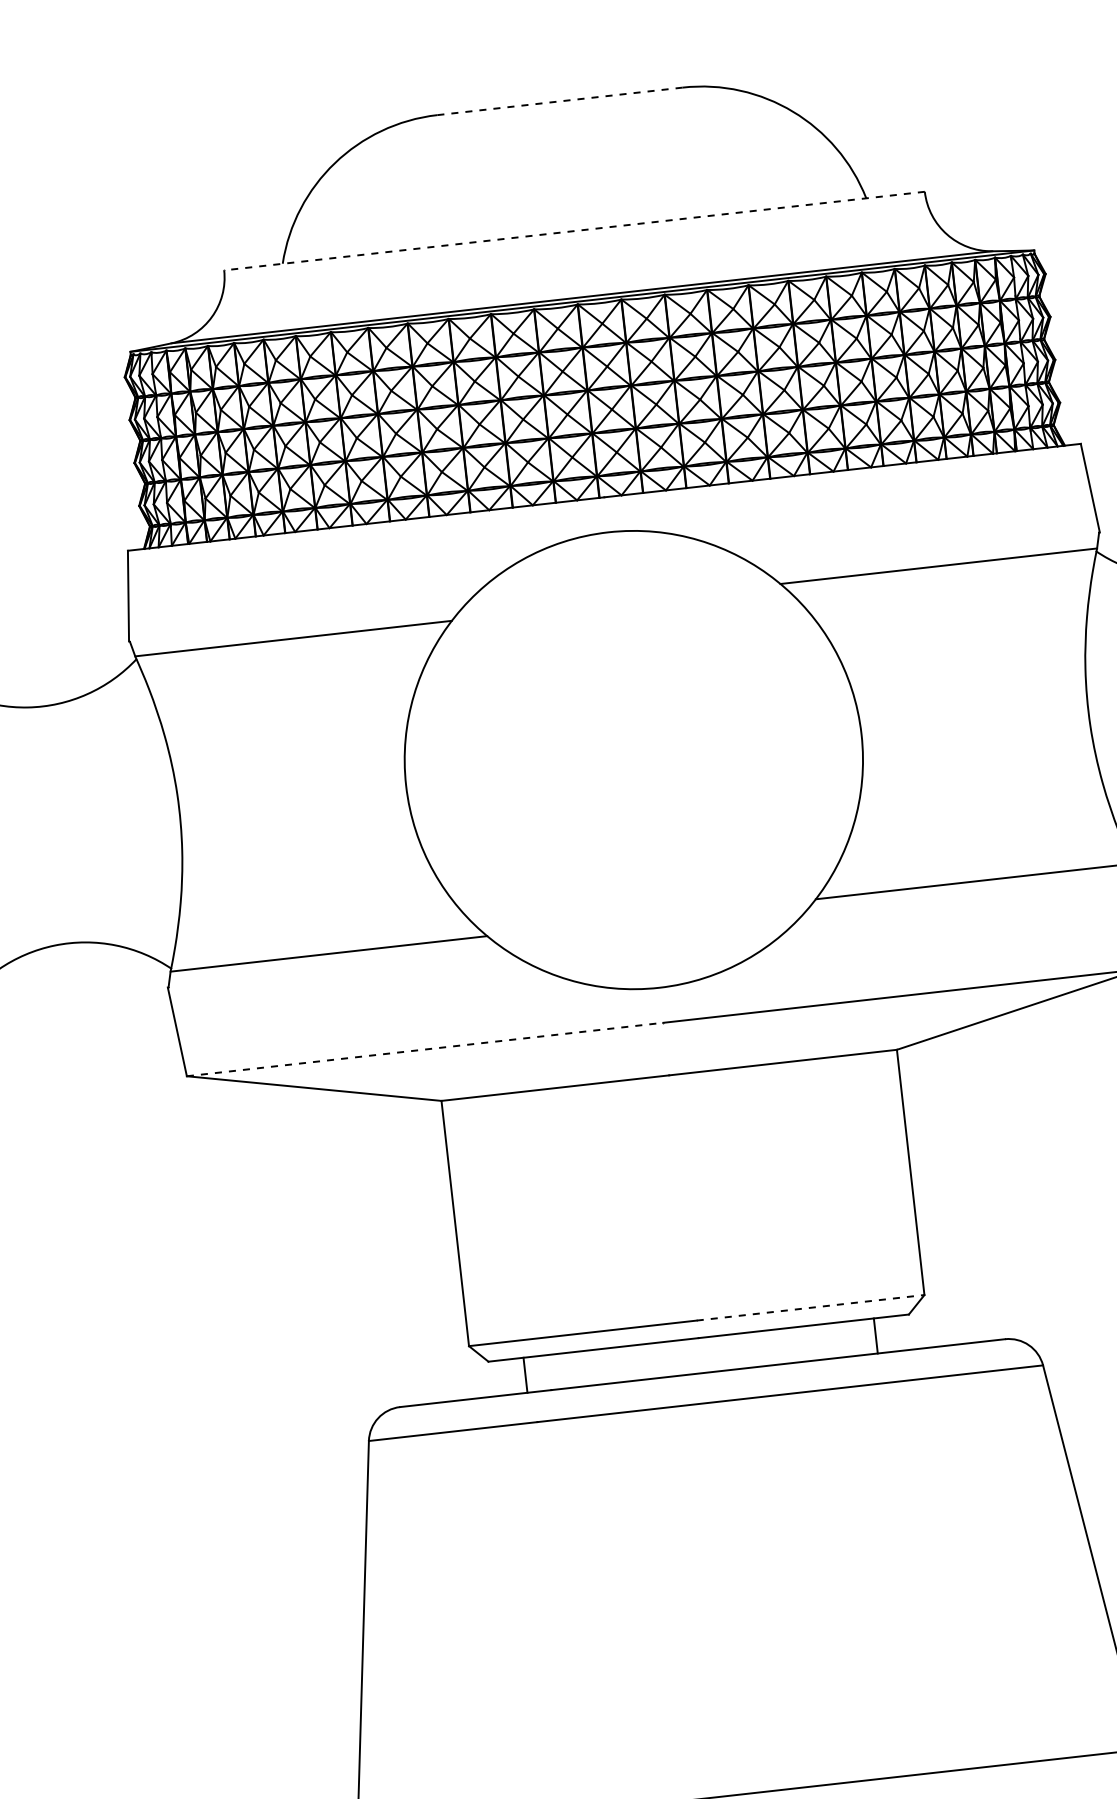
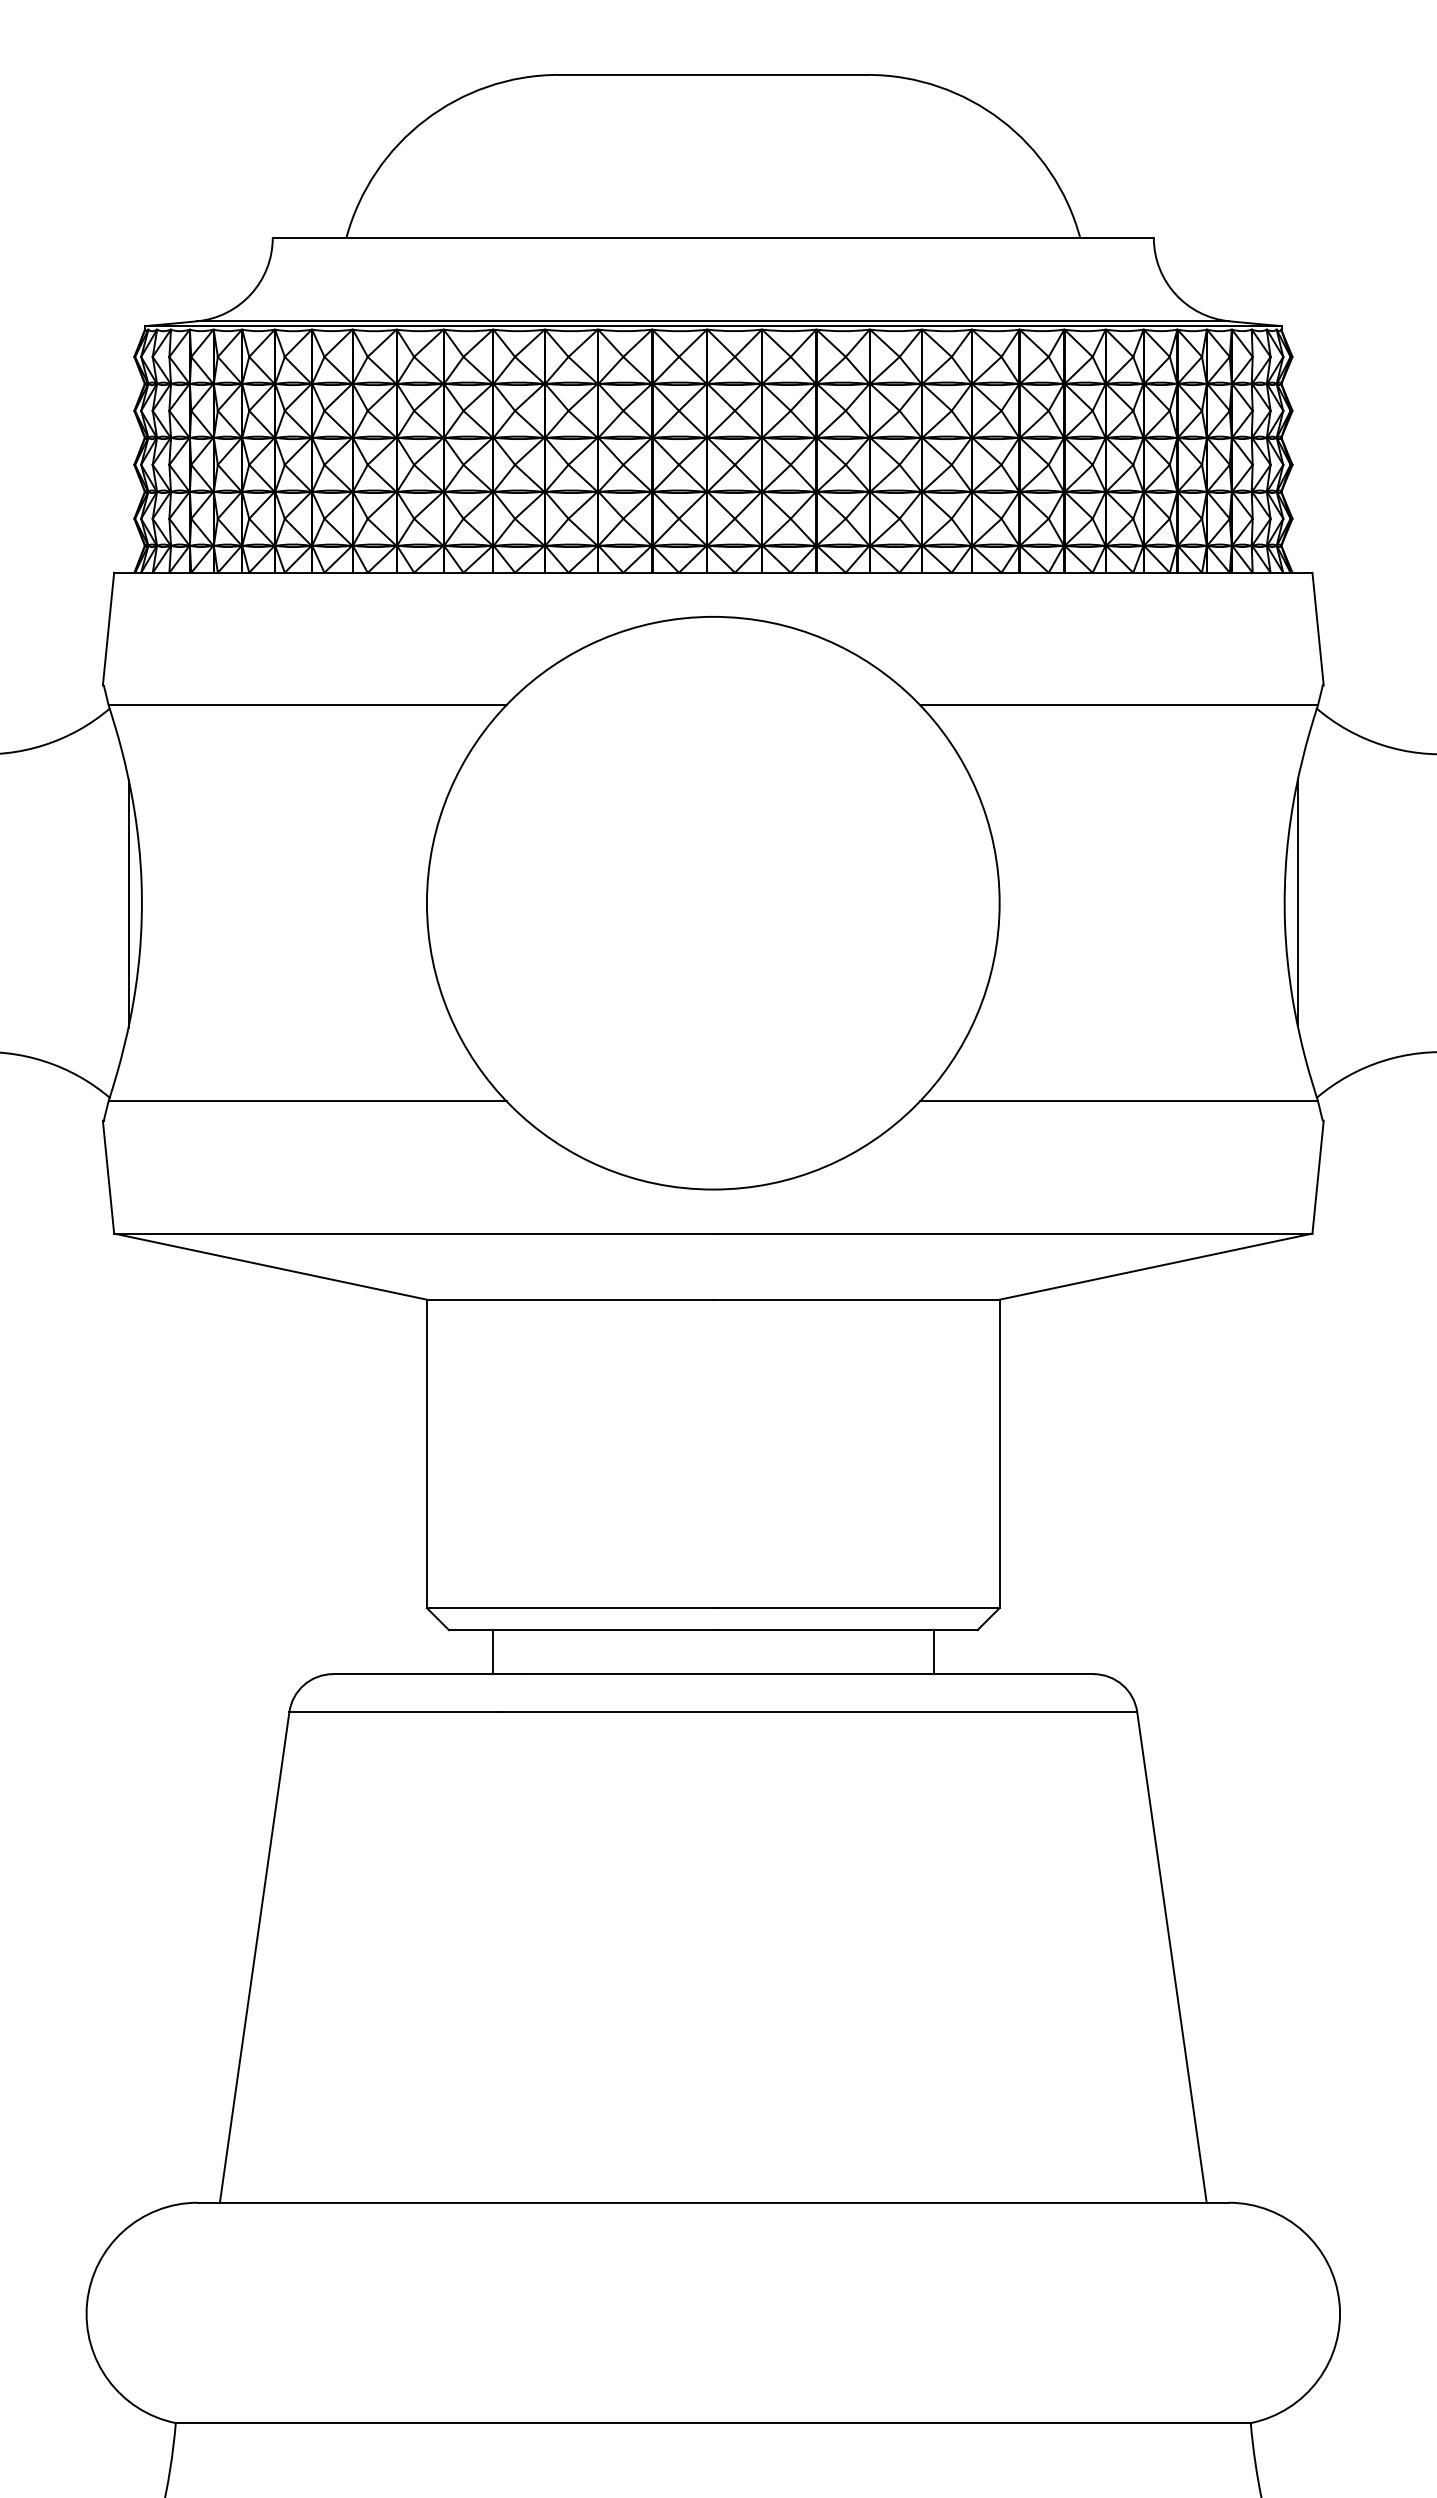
line: (560, 101) -> (713, 74), dashed -> solid
line: (574, 230) -> (713, 237), dashed -> solid
line: (1099, 706) -> (1298, 901), added
line: (168, 812) -> (128, 903), added
line: (424, 1049) -> (413, 1233), dashed -> solid
line: (810, 1308) -> (856, 1608), dashed -> solid

